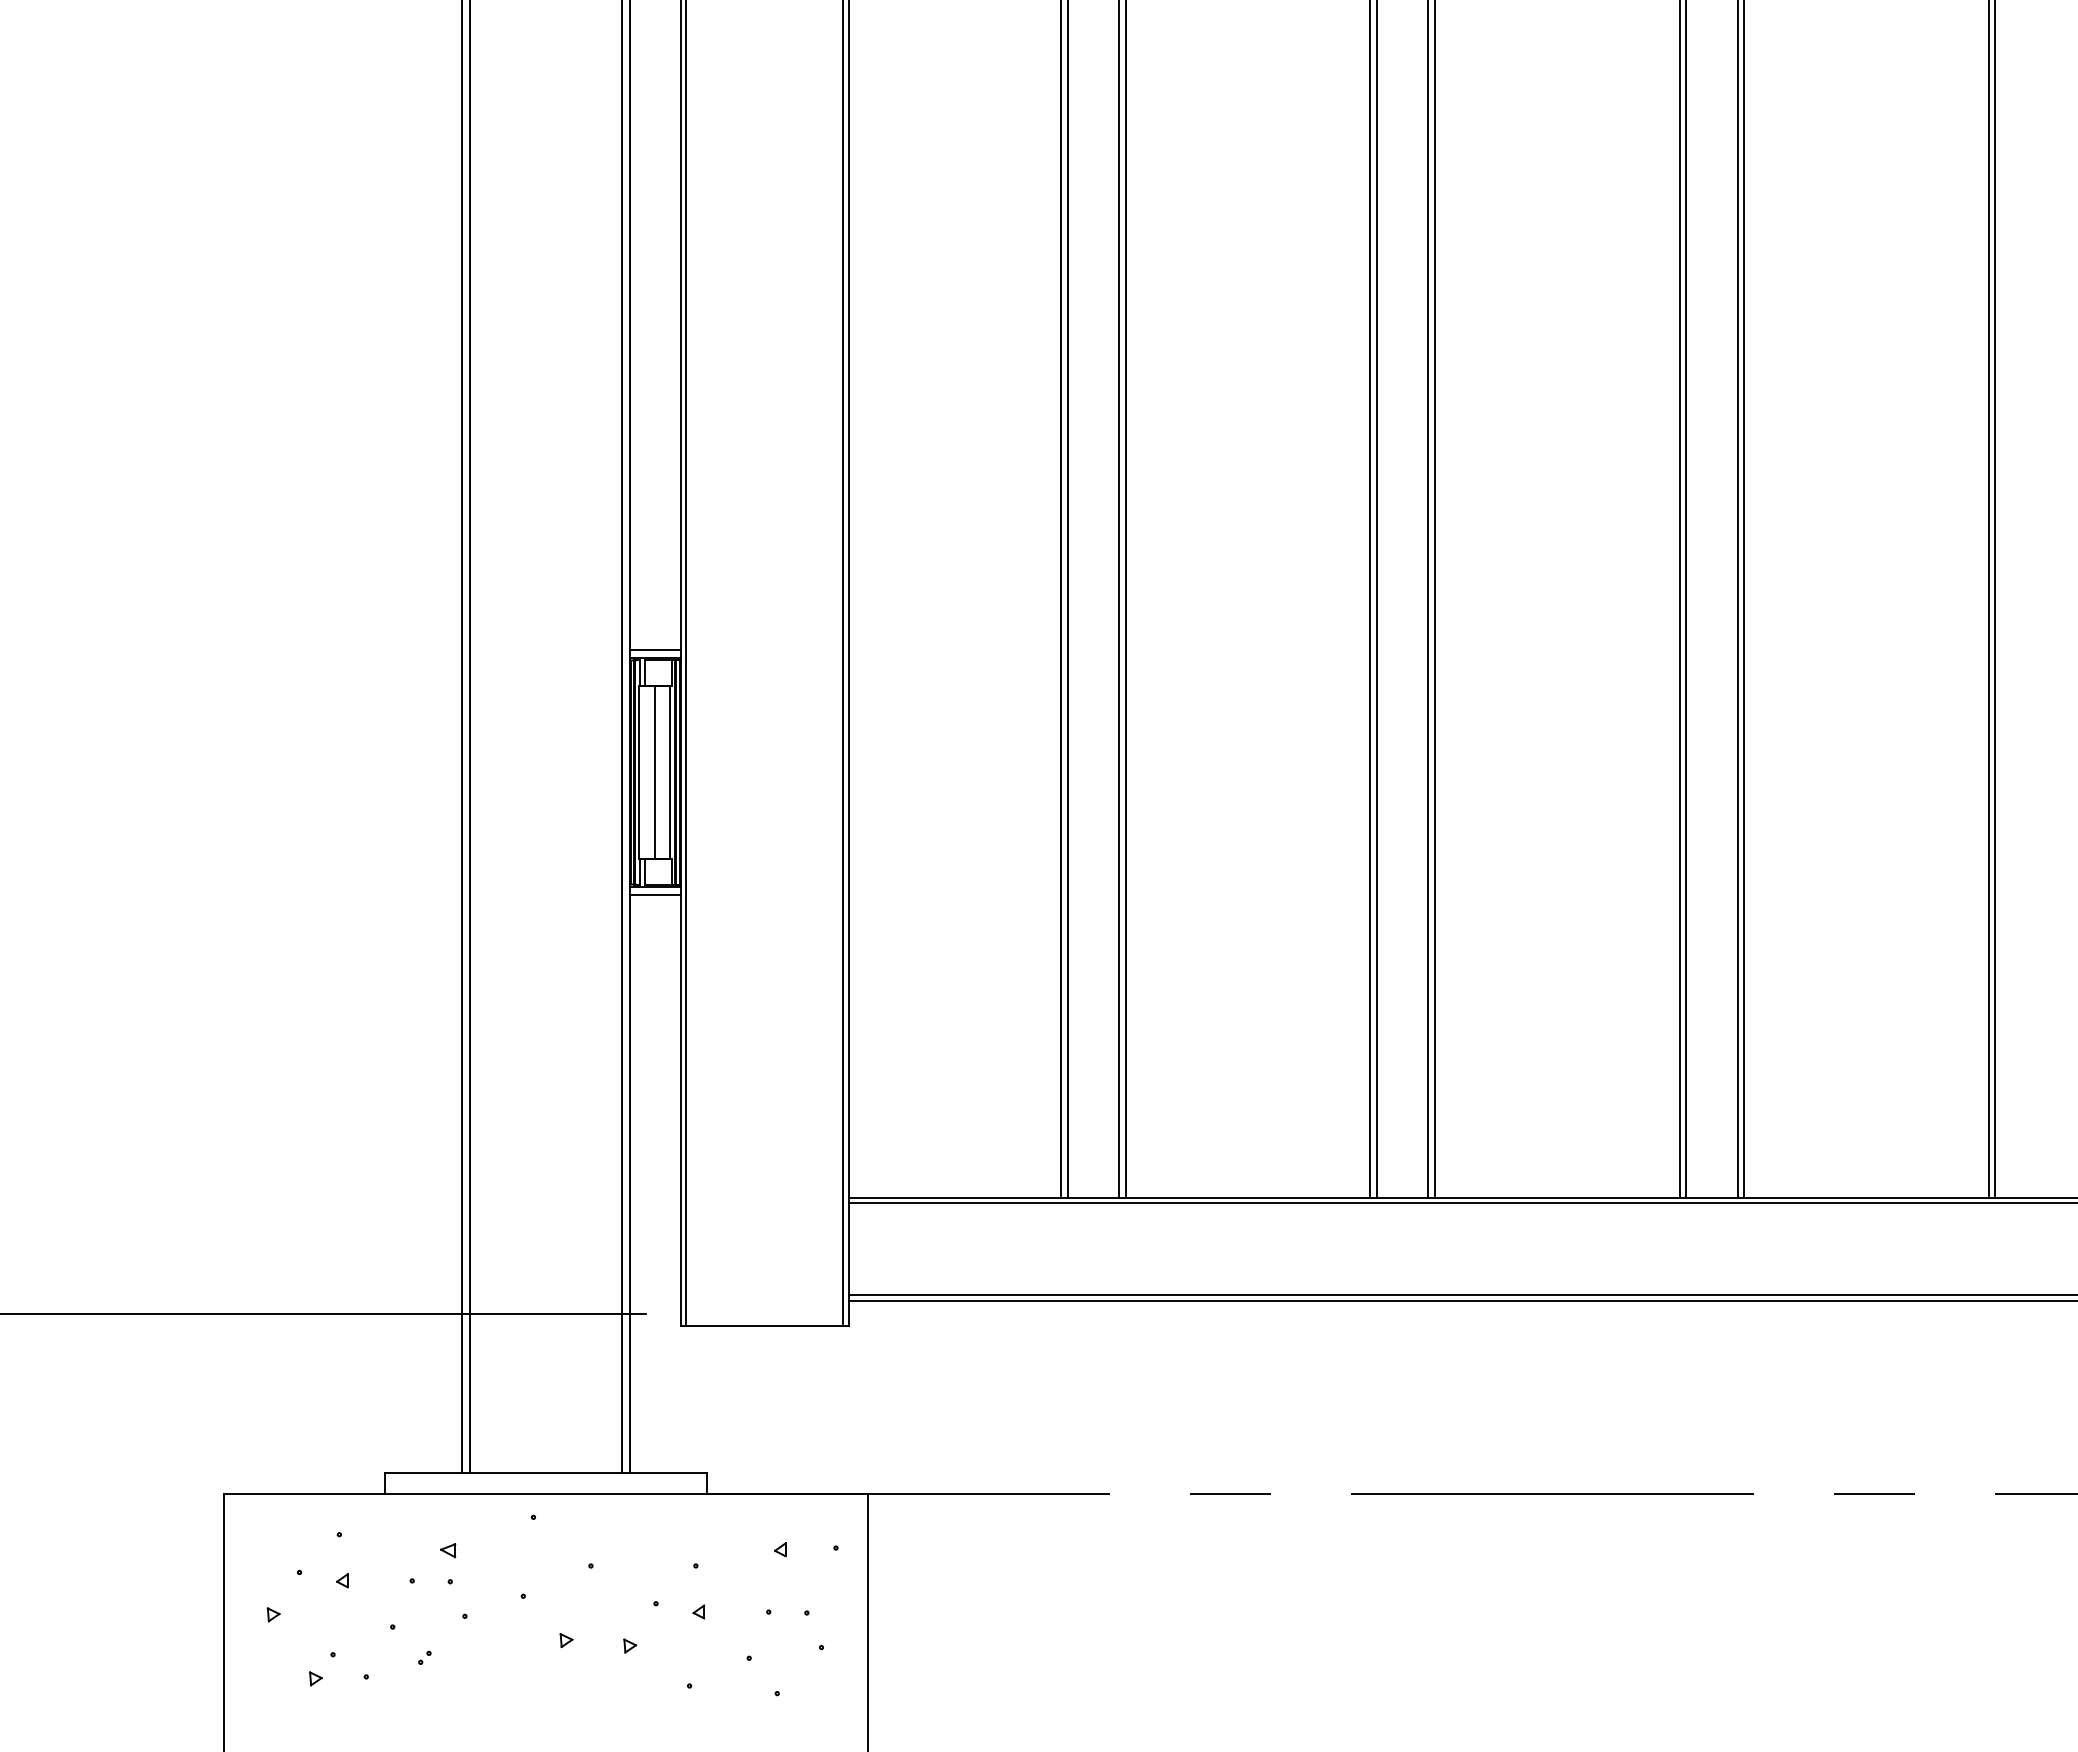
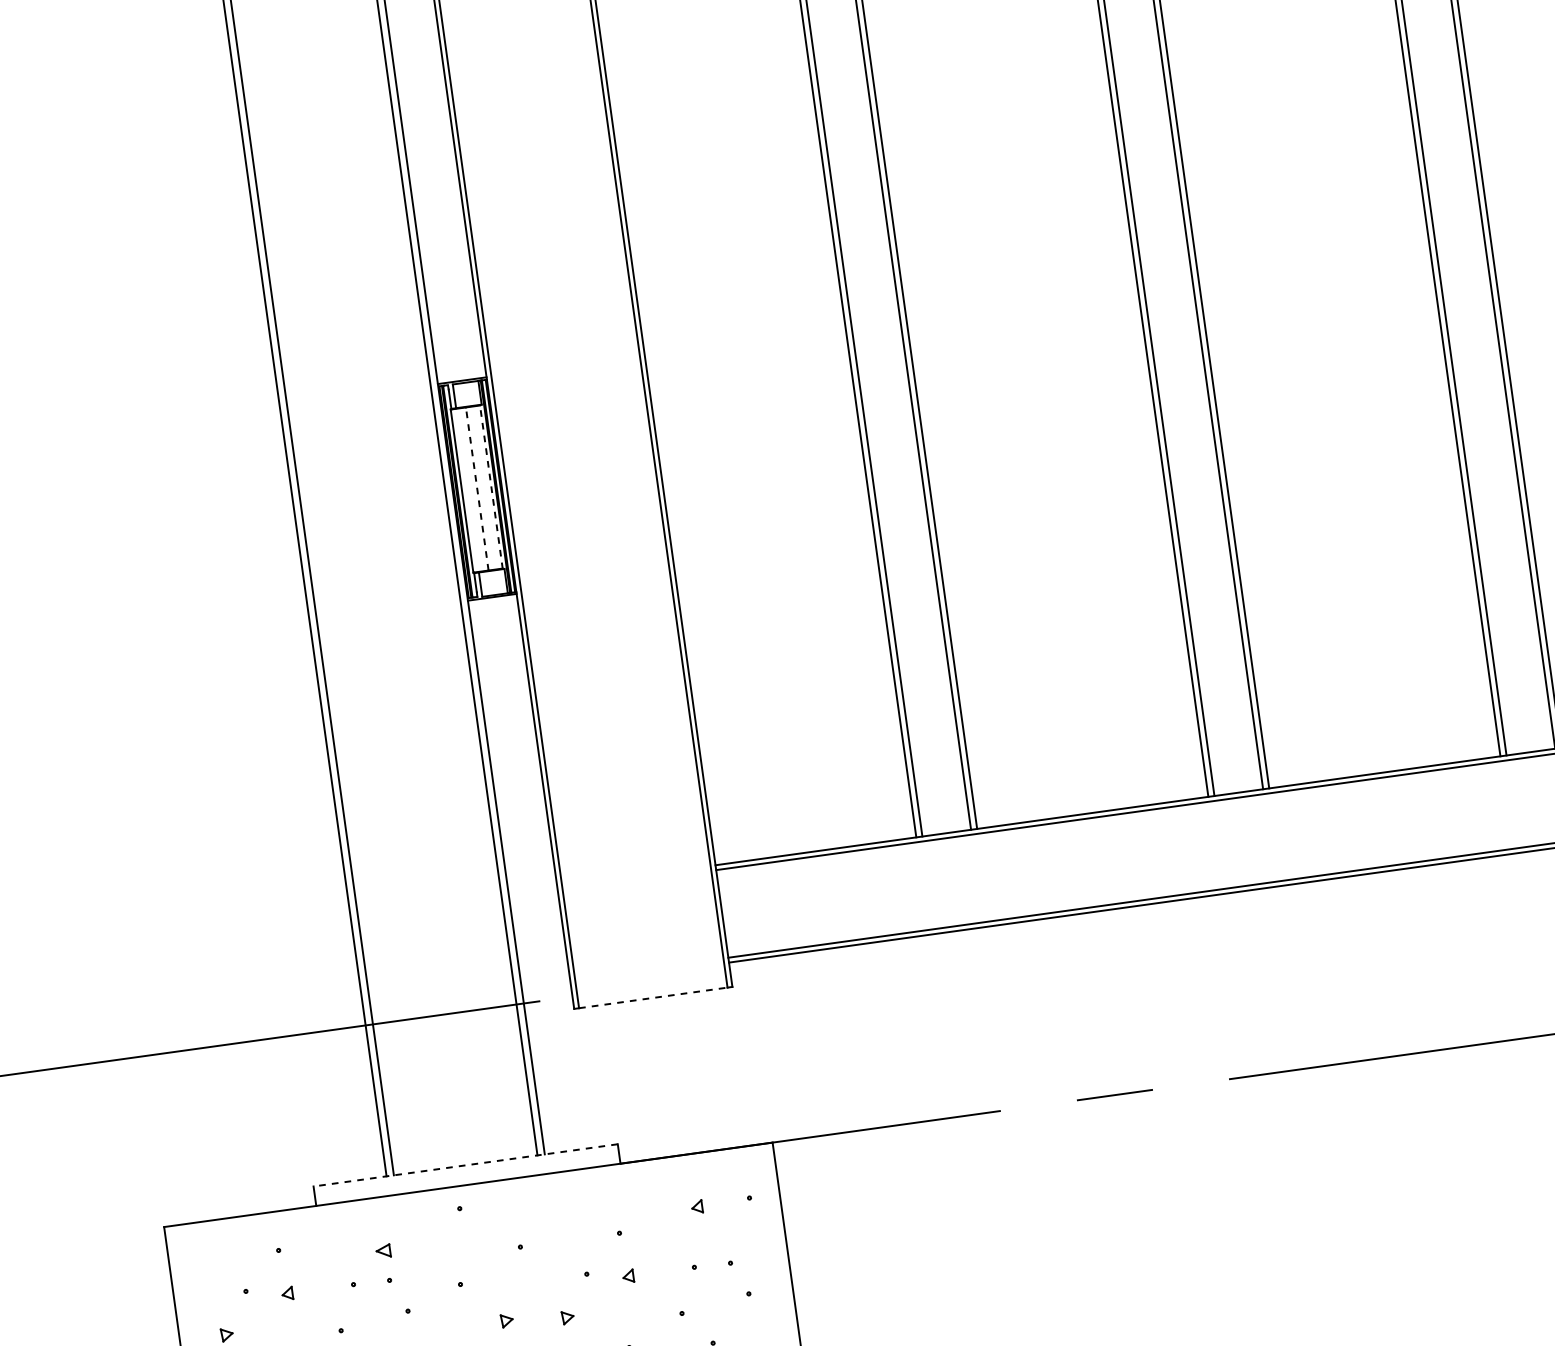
line: (655, 650) -> (461, 373), removed
line: (655, 771) -> (477, 488), solid -> dashed
line: (670, 772) -> (491, 487), solid -> dashed
line: (655, 894) -> (493, 604), removed
line: (764, 1326) -> (652, 998), solid -> dashed
line: (545, 1473) -> (465, 1165), solid -> dashed

